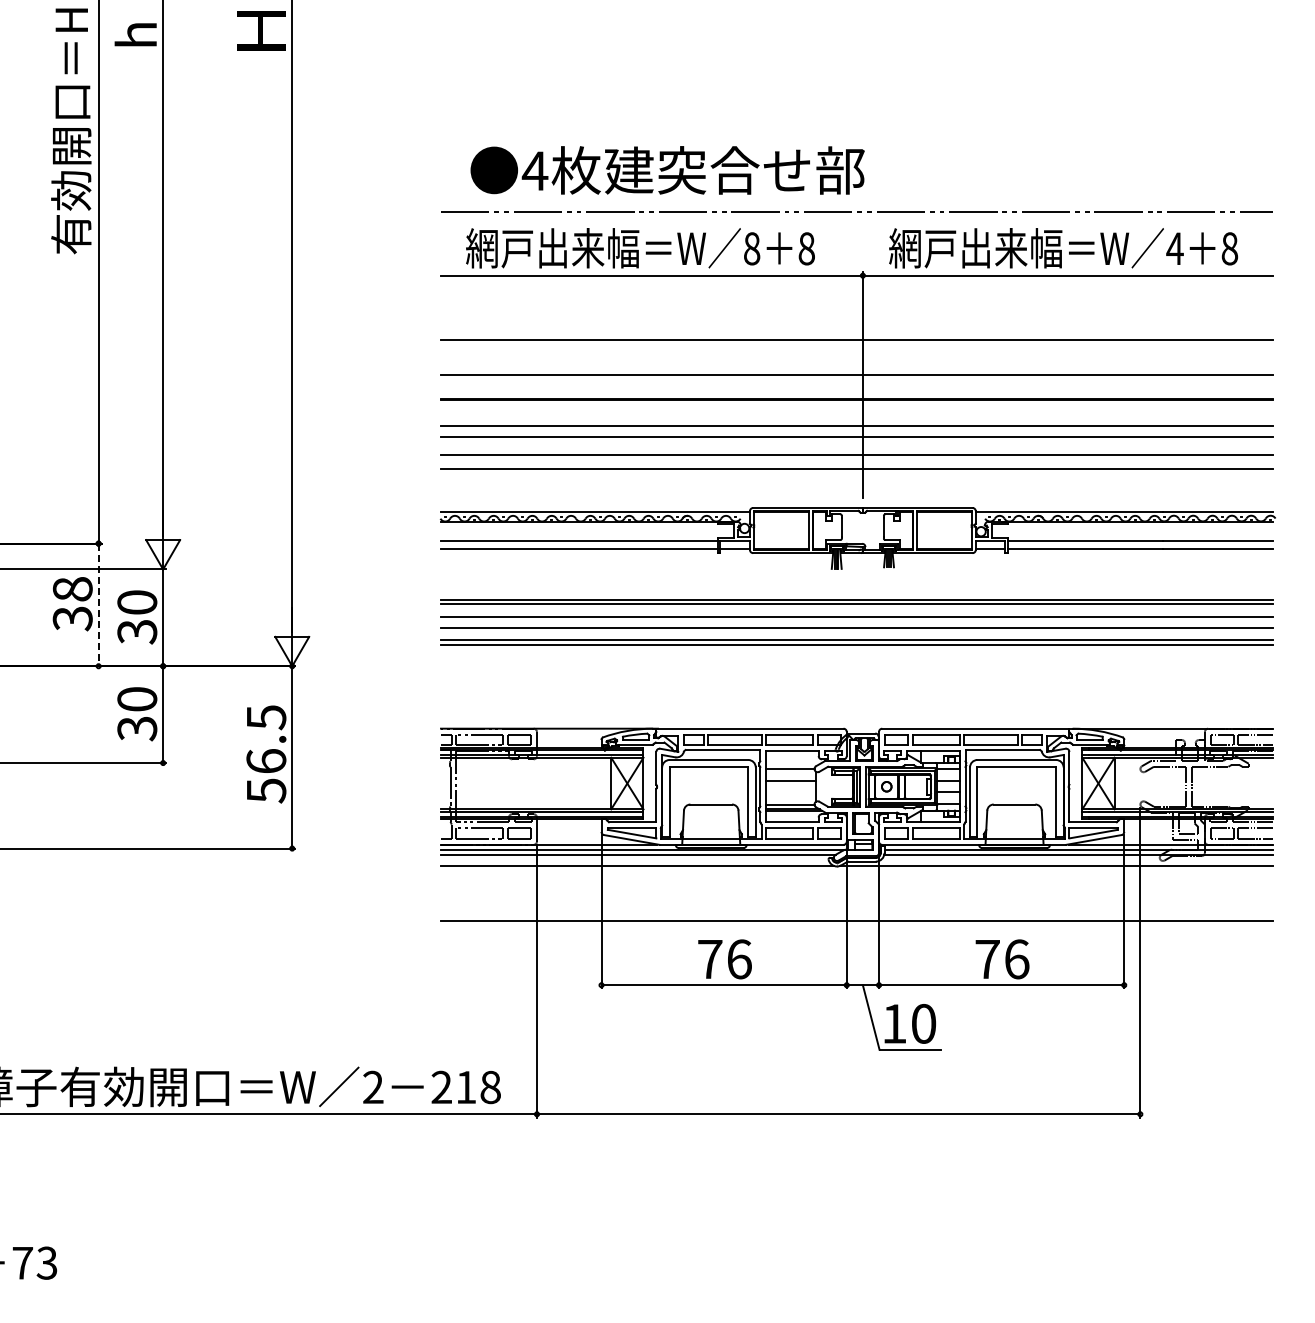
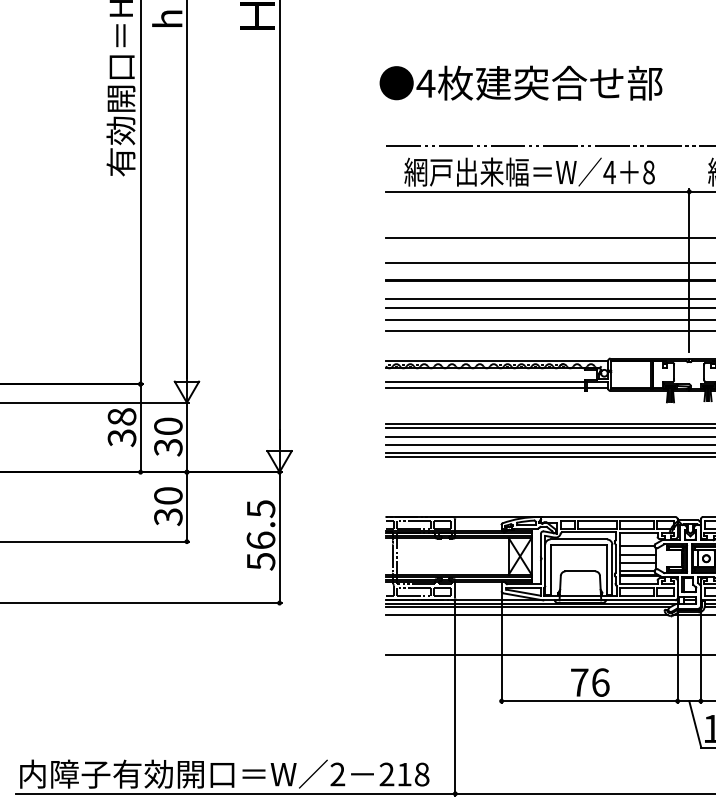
text: (667, 170) -> (521, 83), moved
text: (751, 248) -> (609, 172), 8 -> 4
line: (98, 605) -> (140, 428), dashed -> solid
line: (791, 792) -> (638, 562), added

